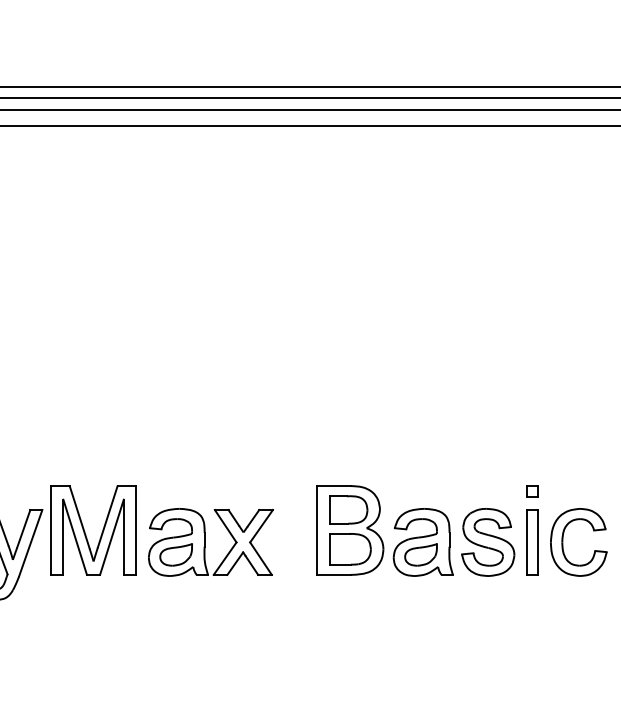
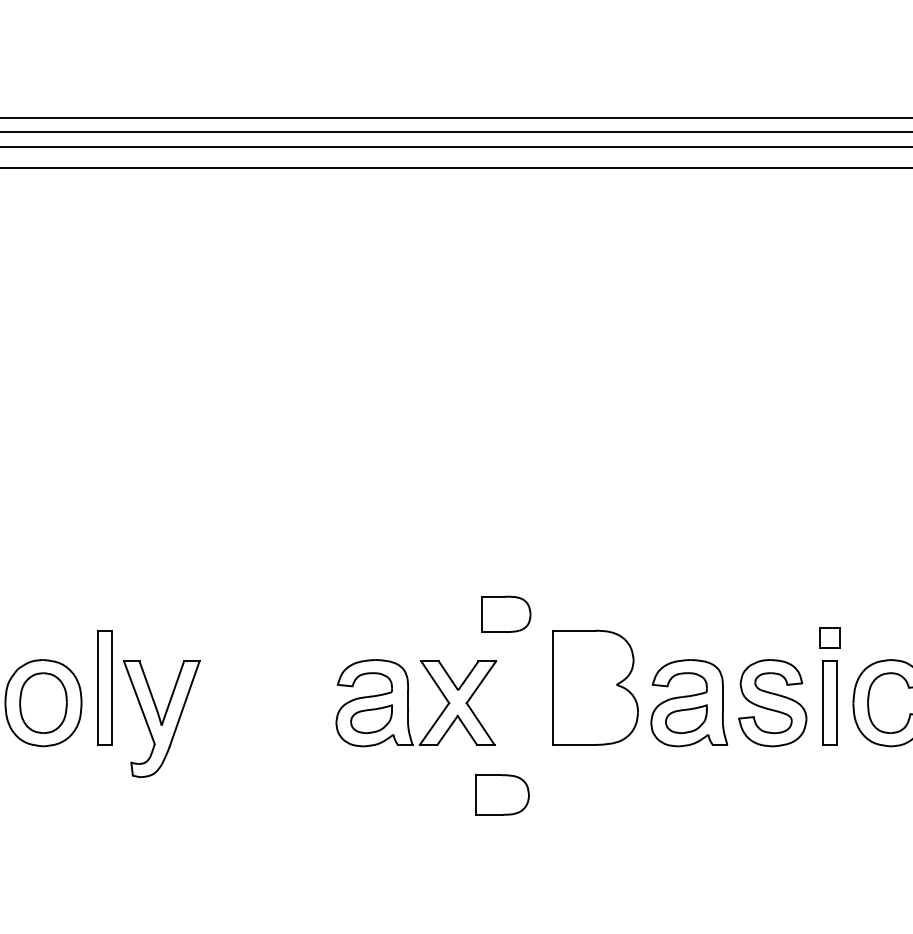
part: (532, 491) -> (829, 637), size x1.4
part: (348, 509) -> (506, 613), moved
part: (85, 531) -> (254, 688), removed
part: (350, 548) -> (502, 794), moved

